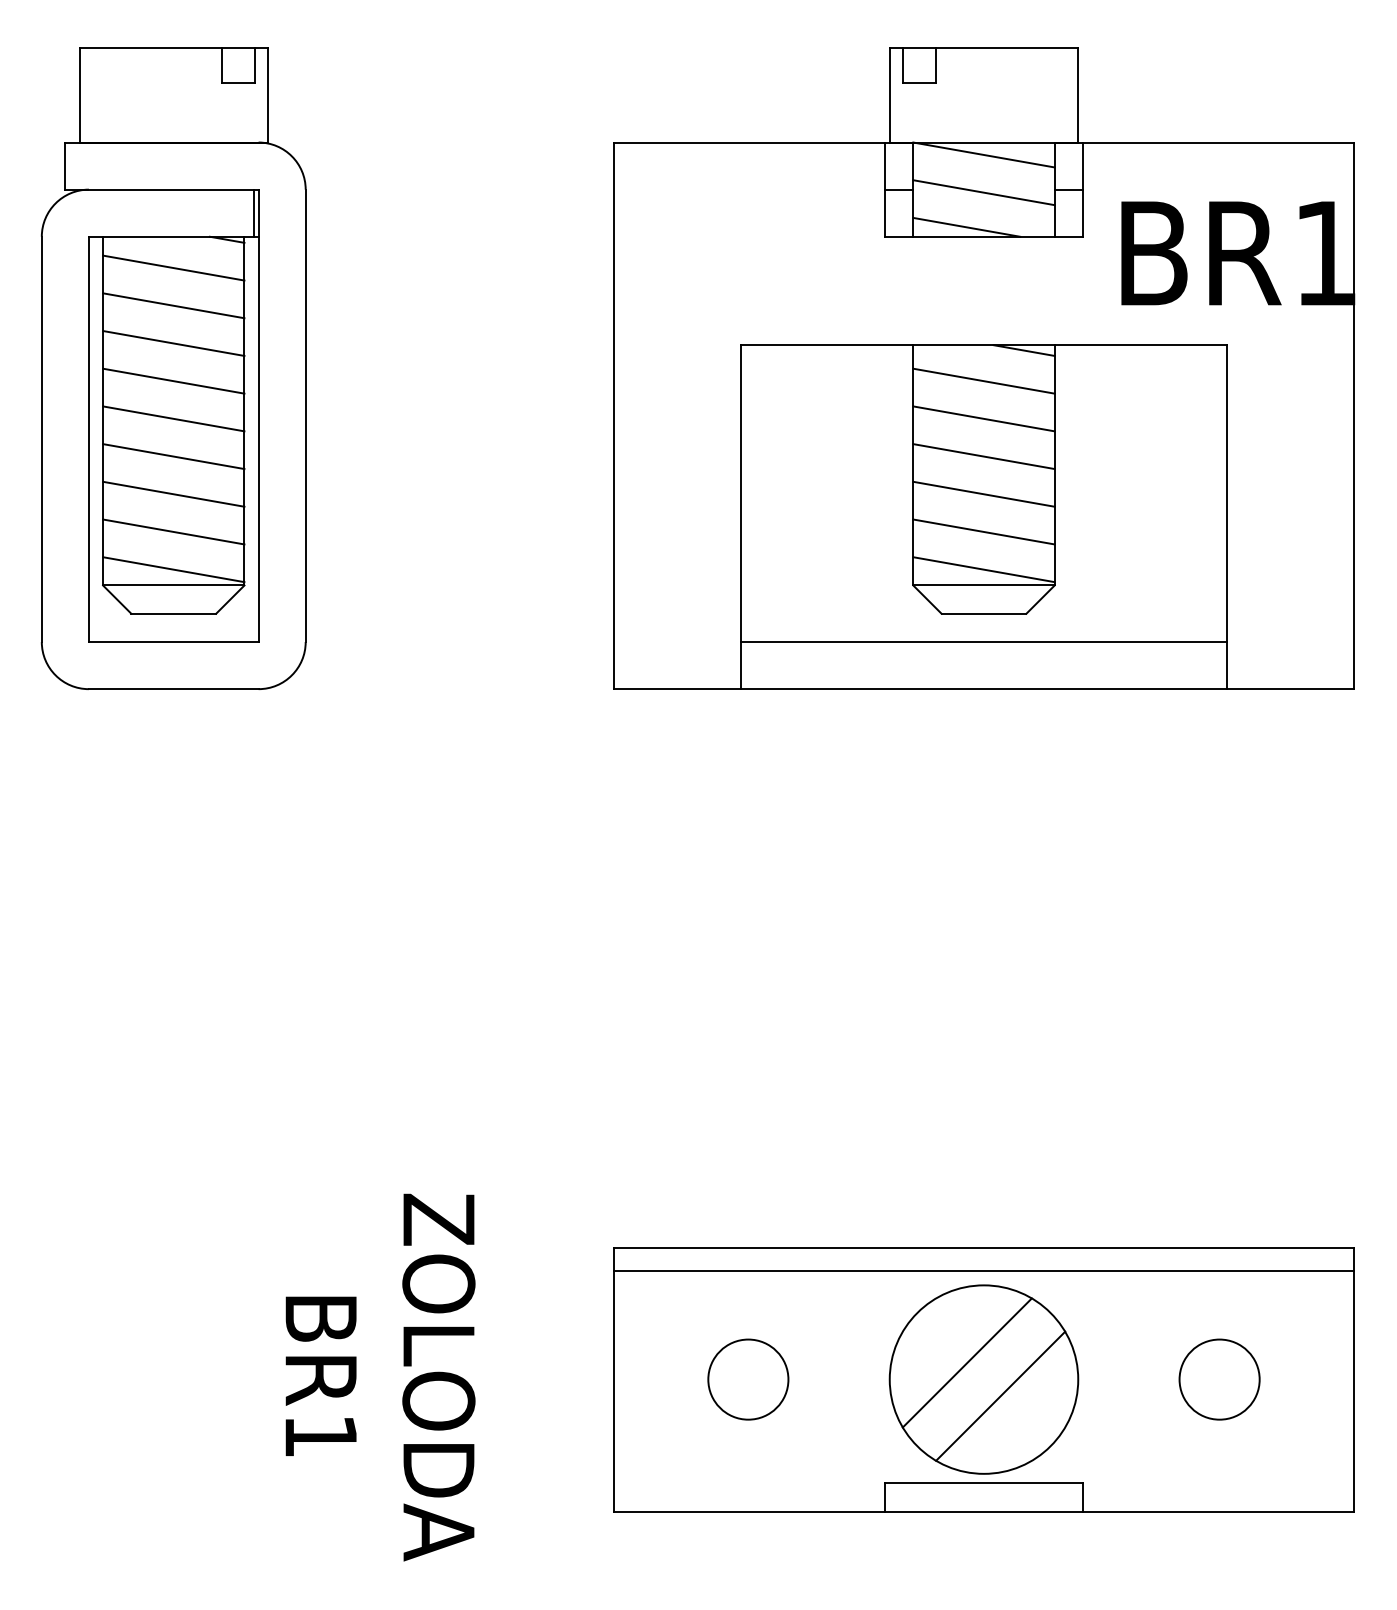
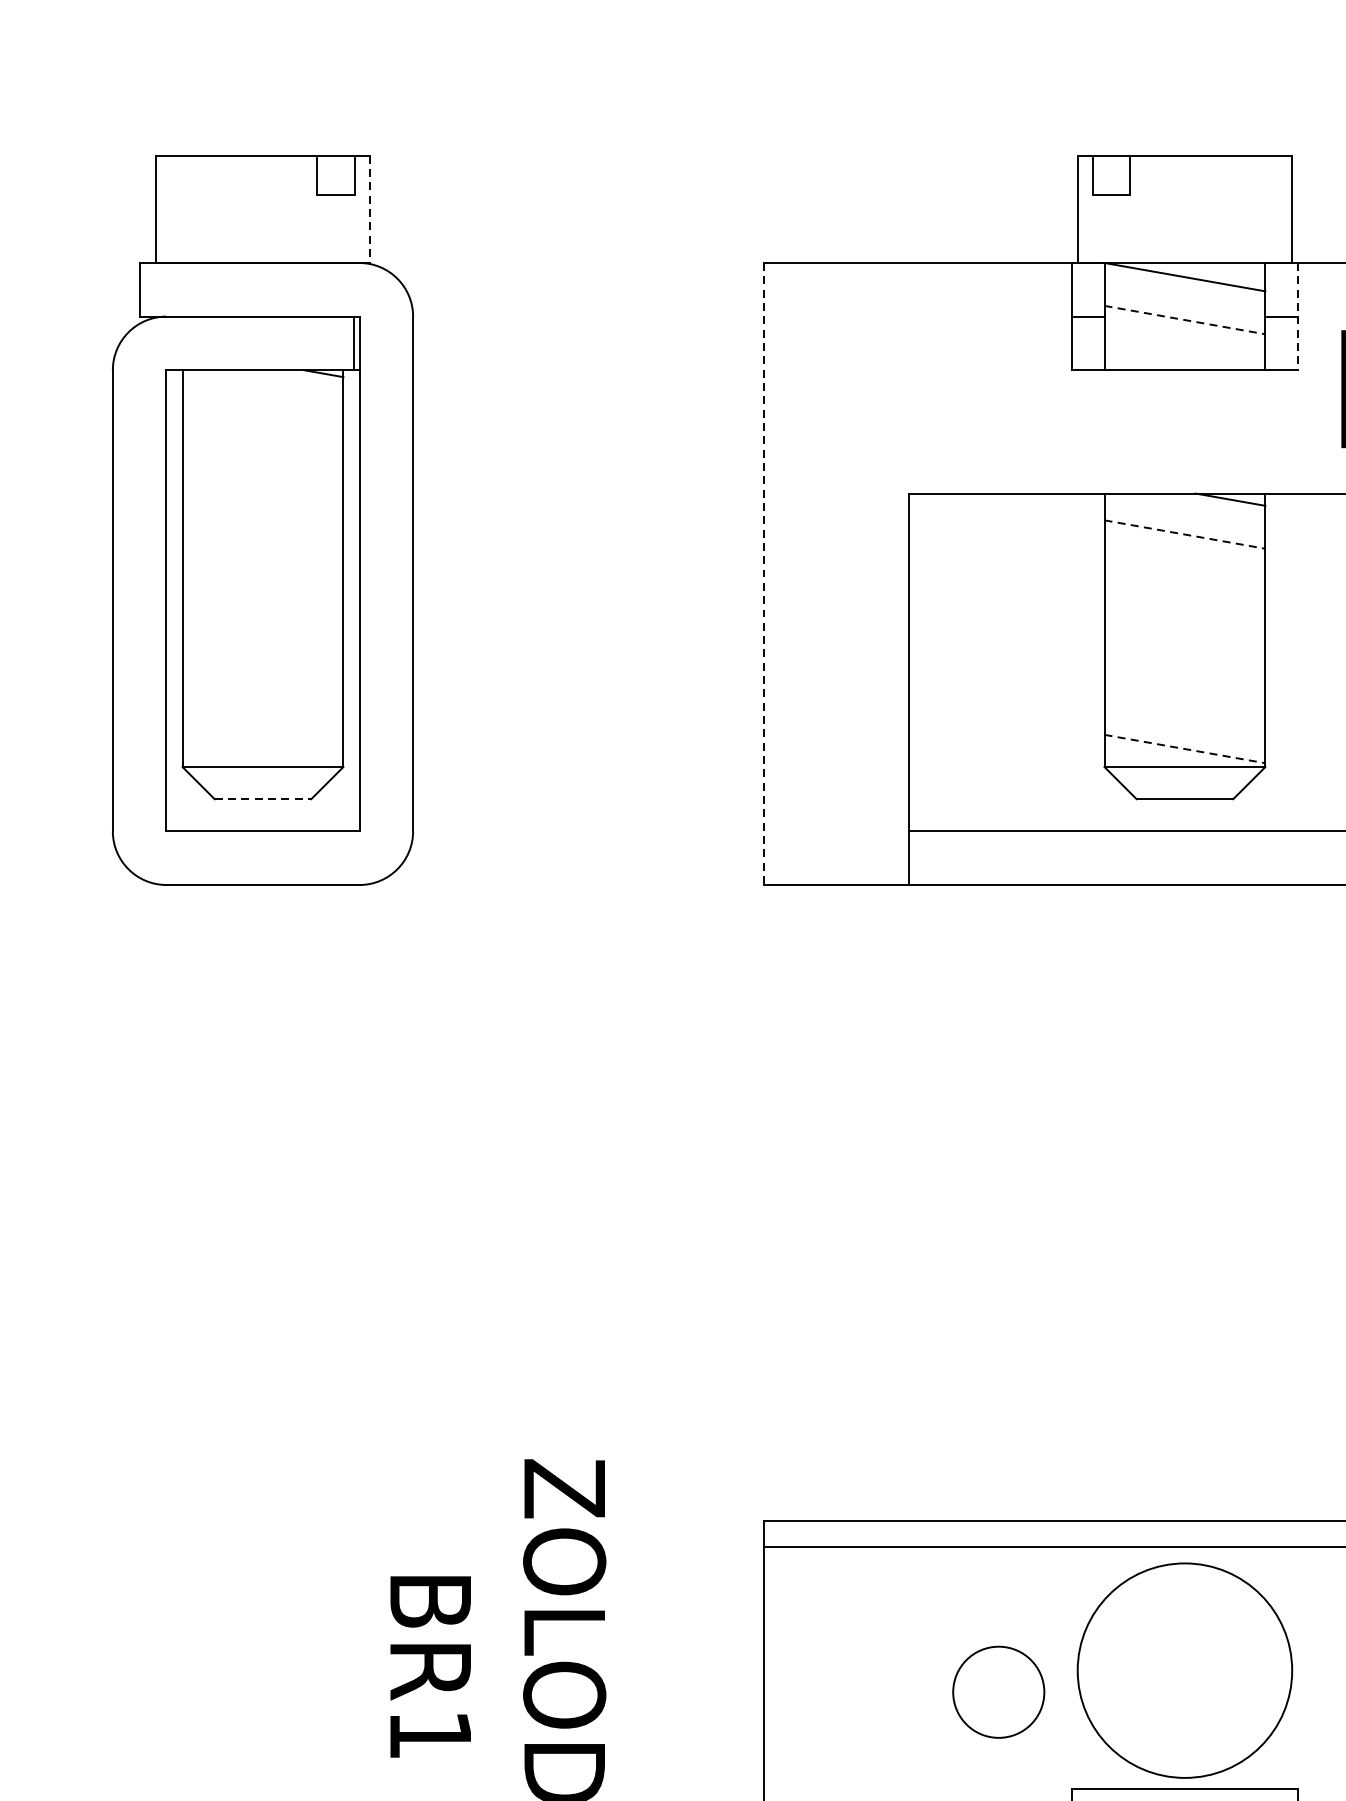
line: (268, 95) -> (370, 209), solid -> dashed
line: (1082, 190) -> (1297, 317), solid -> dashed
line: (984, 192) -> (1185, 319), solid -> dashed
line: (966, 226) -> (1165, 358), removed
line: (173, 267) -> (262, 405), removed
line: (173, 305) -> (262, 448), removed
line: (173, 343) -> (262, 491), removed
line: (173, 380) -> (262, 533), removed
line: (984, 381) -> (1185, 534), solid -> dashed
line: (614, 416) -> (764, 574), solid -> dashed
line: (173, 418) -> (262, 577), removed
line: (983, 418) -> (1184, 577), removed
line: (173, 456) -> (262, 620), removed
line: (983, 456) -> (1184, 620), removed
line: (173, 493) -> (262, 662), removed
line: (983, 493) -> (1184, 662), removed
line: (173, 531) -> (262, 705), removed
line: (983, 531) -> (1184, 705), removed
line: (173, 569) -> (262, 748), removed
line: (984, 569) -> (1185, 748), solid -> dashed
line: (174, 613) -> (263, 798), solid -> dashed
line: (966, 1362) -> (1165, 1651), removed
circle: (748, 1379) -> (998, 1692), moved
line: (1000, 1395) -> (1203, 1688), removed

